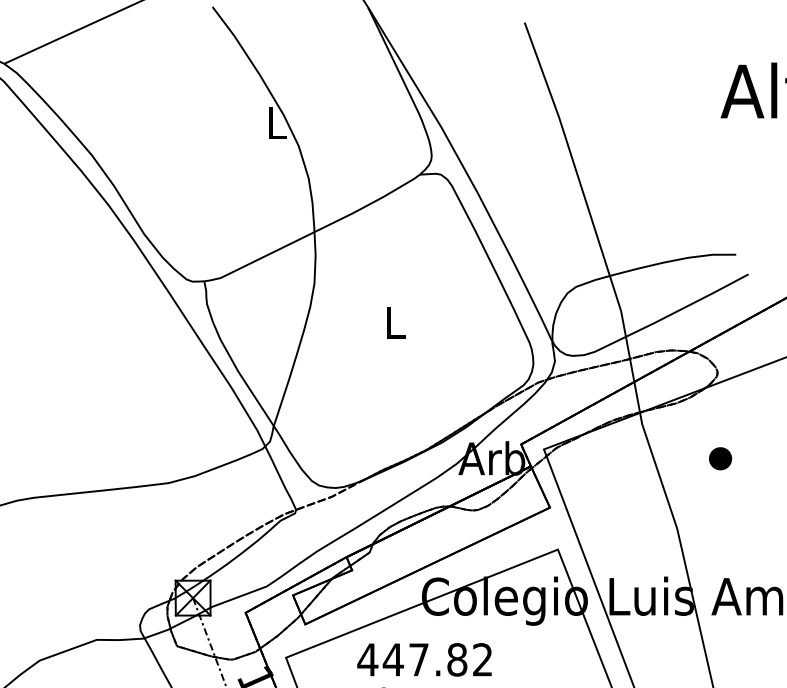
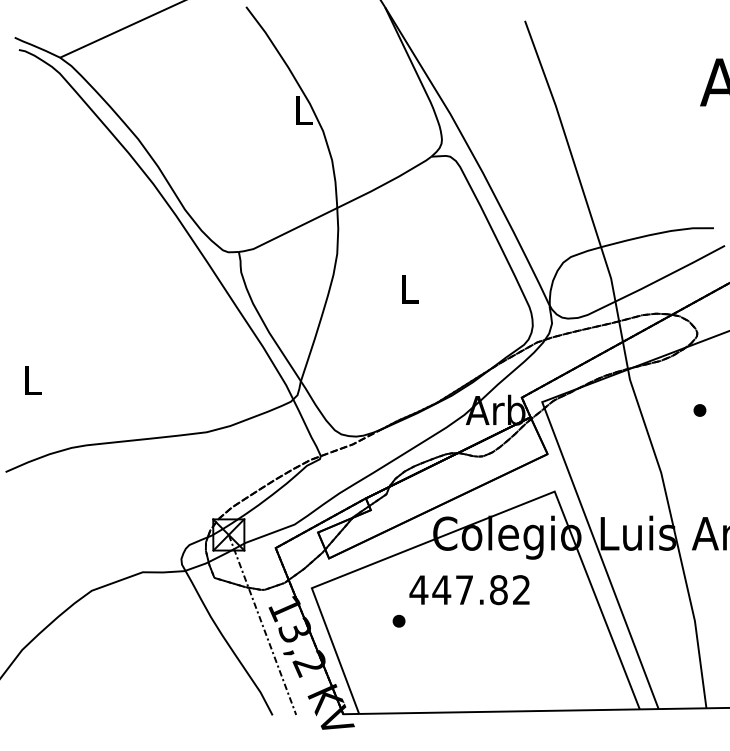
part: (720, 458) -> (699, 410), size x0.62
text: (424, 660) -> (469, 590), moved

